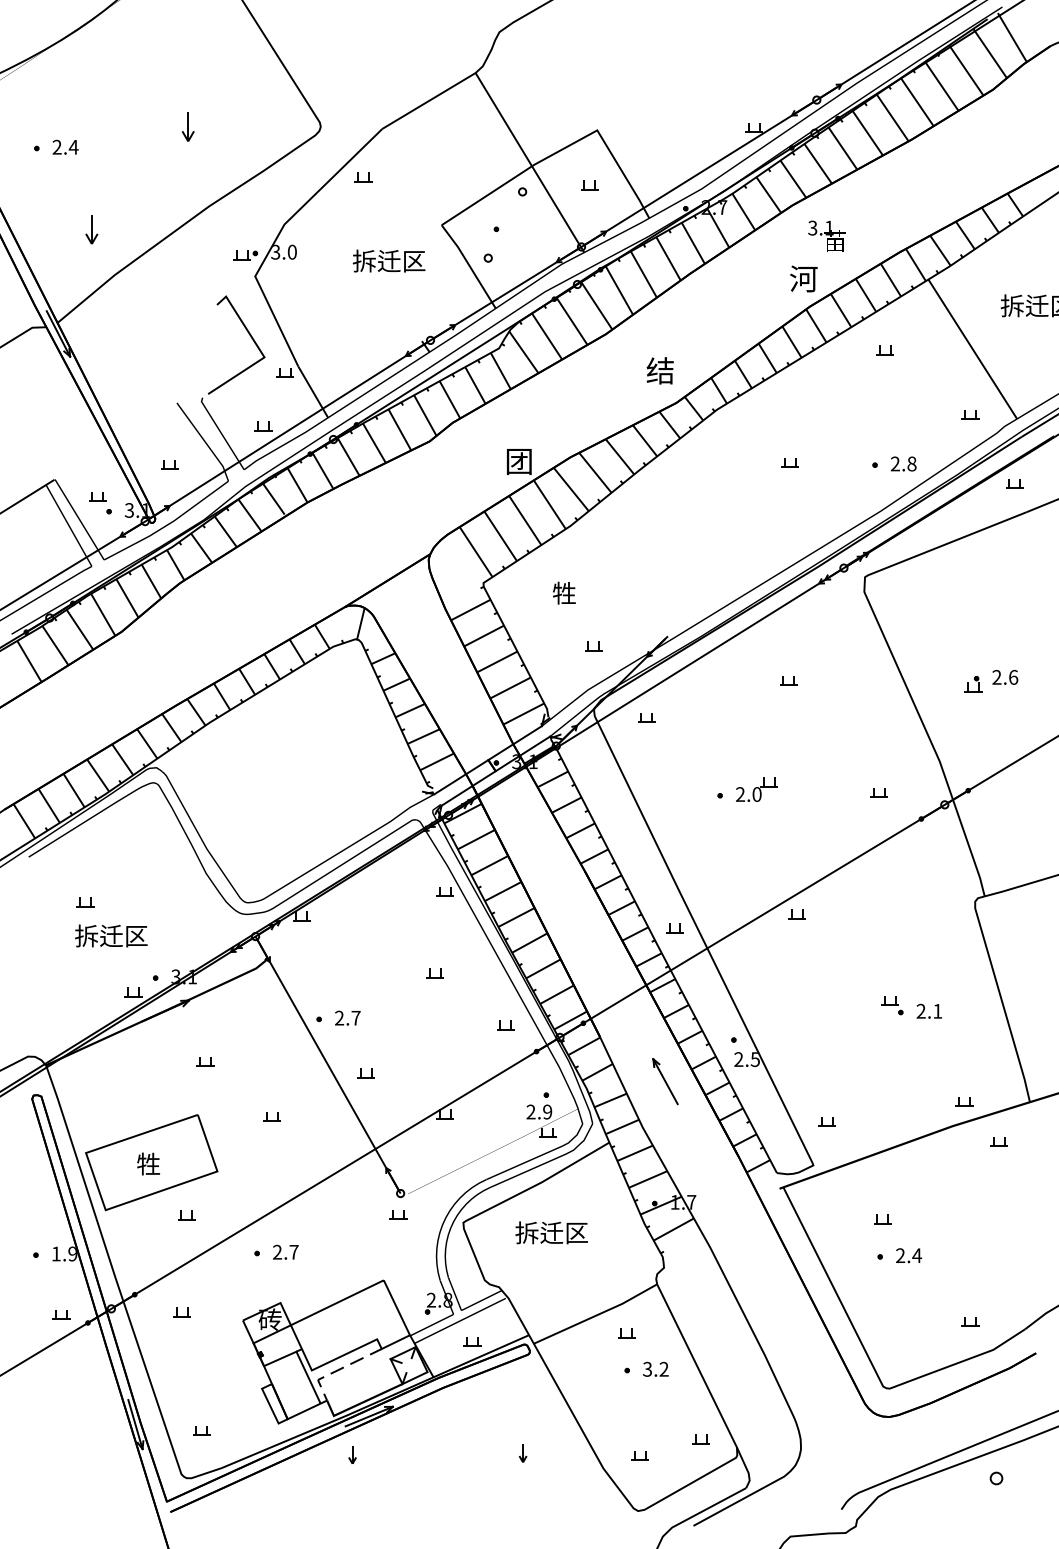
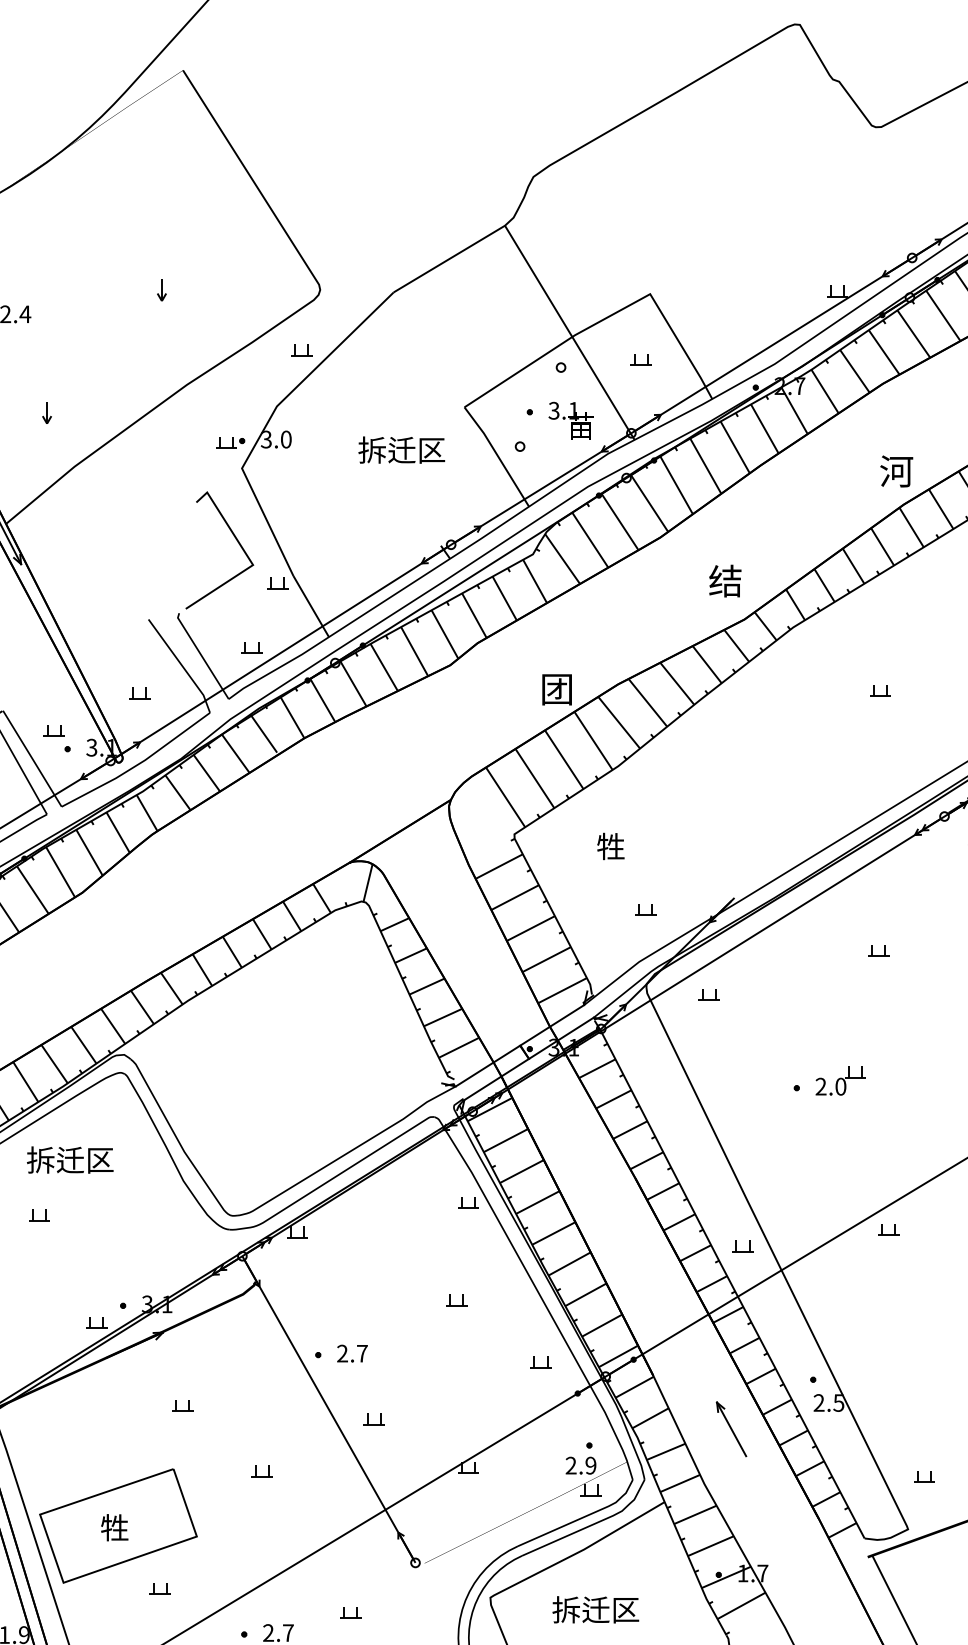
part: (187, 127) -> (161, 290), size x0.62
part: (363, 177) -> (301, 350), moved
part: (91, 230) -> (46, 413), size x0.62
text: (826, 235) -> (570, 419), moved
text: (111, 935) -> (70, 1159), moved
part: (398, 1214) -> (350, 1612), moved

